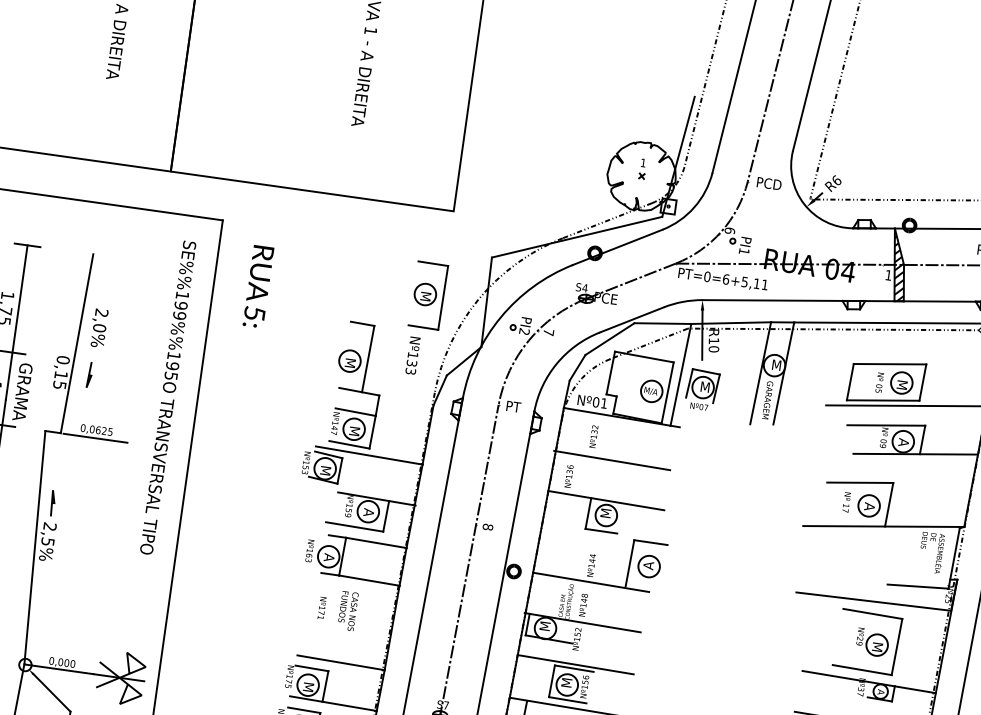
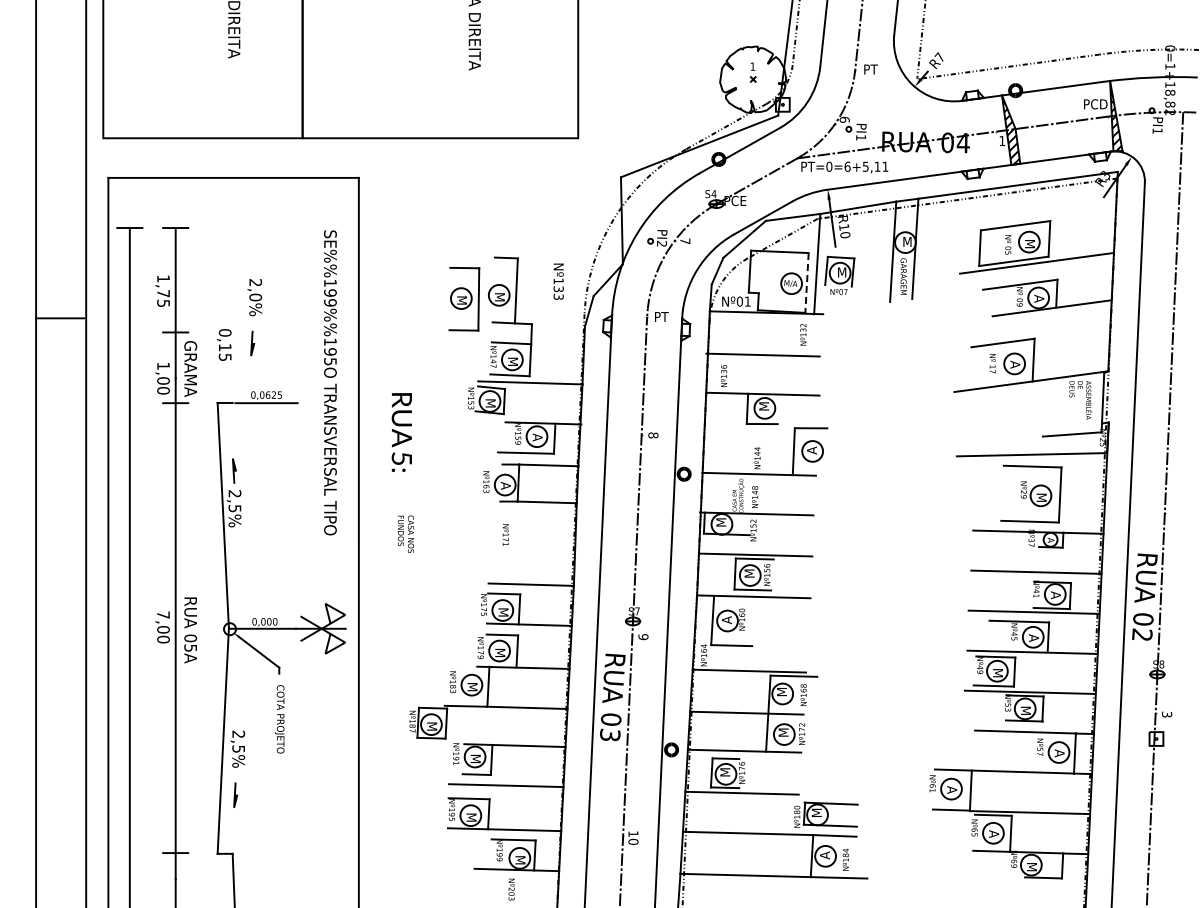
text: (836, 179) -> (939, 56), R6 -> R7
text: (771, 184) -> (878, 69), PCD -> PT
text: (258, 286) -> (401, 432), moved
part: (428, 295) -> (464, 299), moved
line: (76, 342) -> (235, 314), removed
line: (668, 392) -> (807, 282), solid -> dashed
text: (168, 397) -> (330, 382), moved
text: (594, 436) -> (803, 334), moved
text: (347, 610) -> (405, 533), moved

